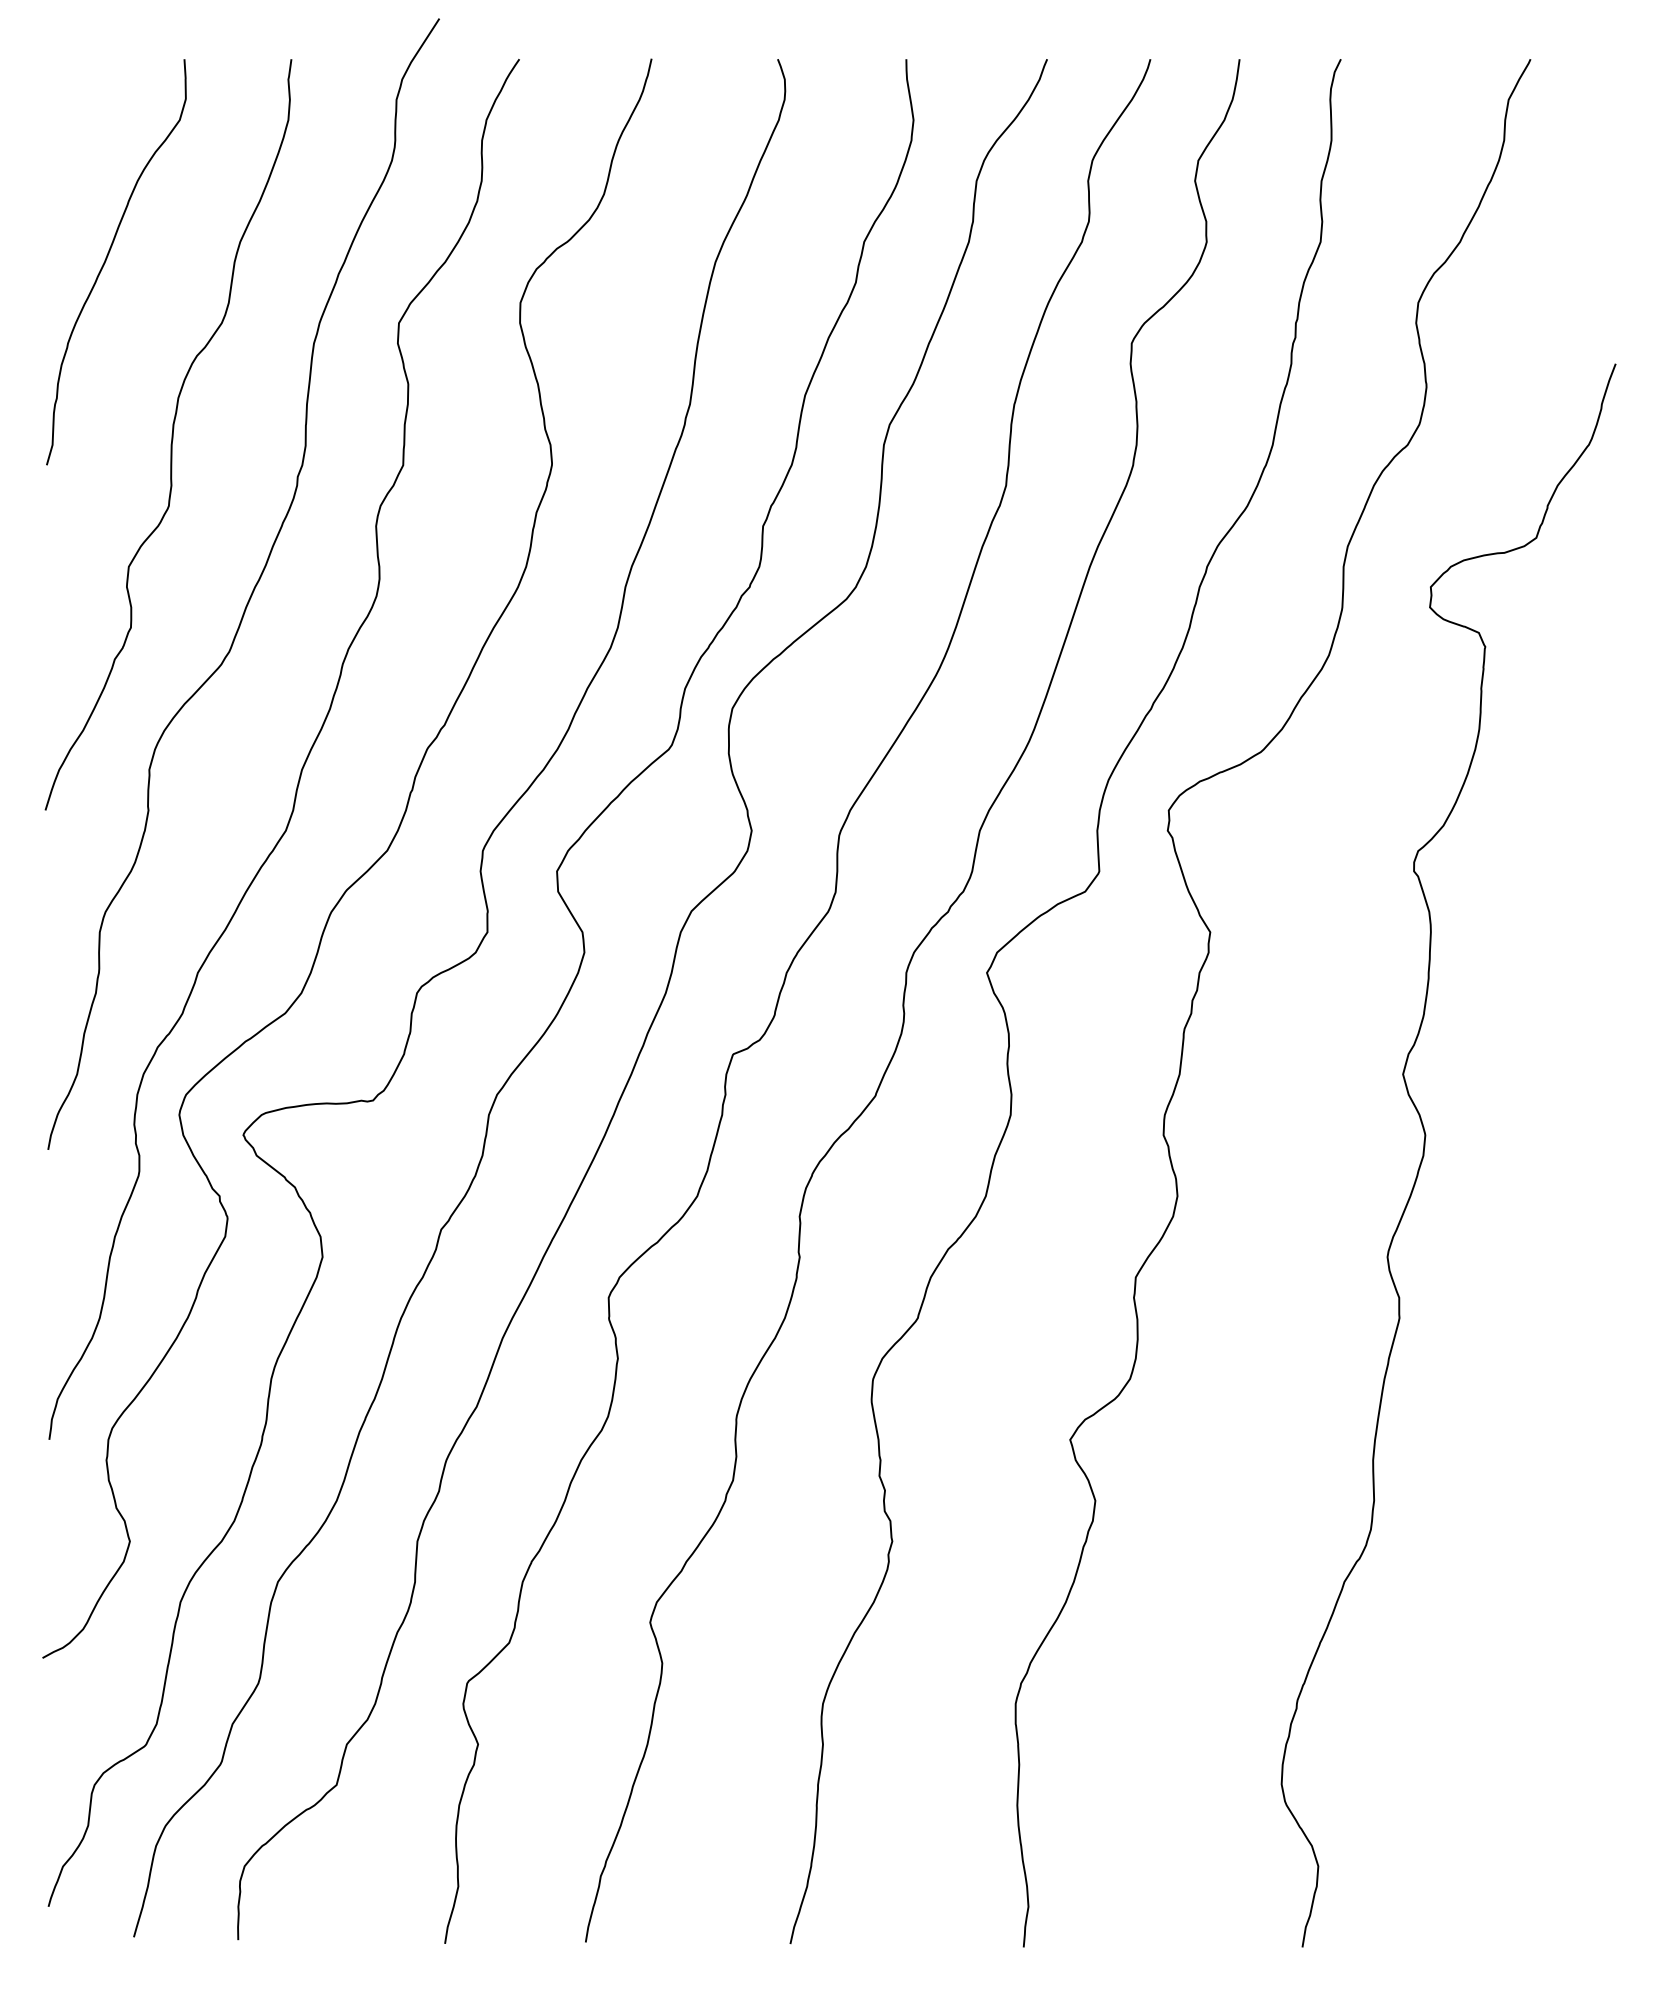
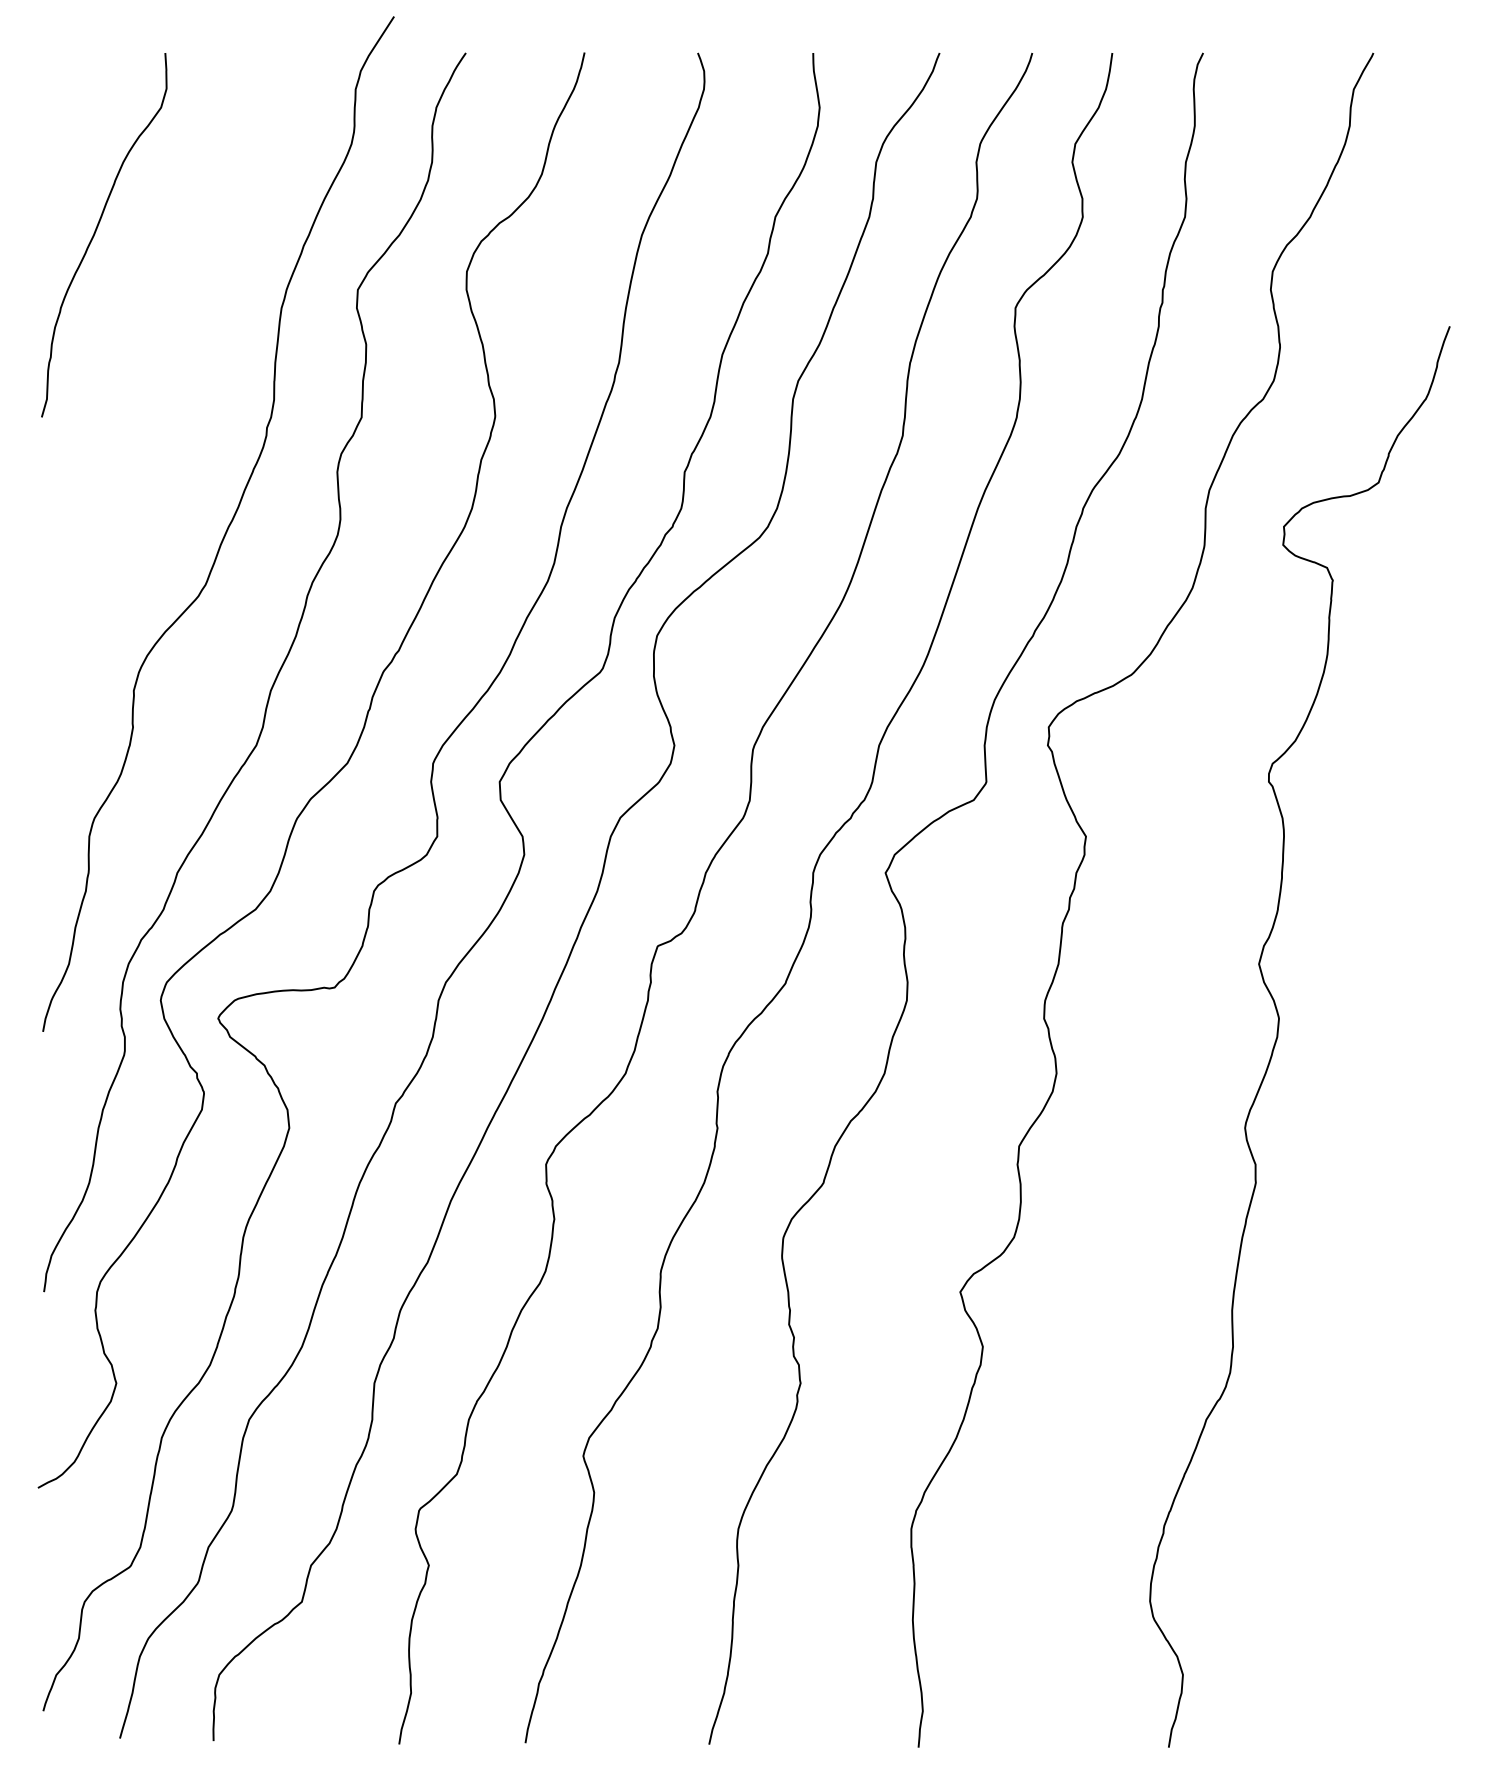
curve: (171, 434) -> (153, 389), removed

